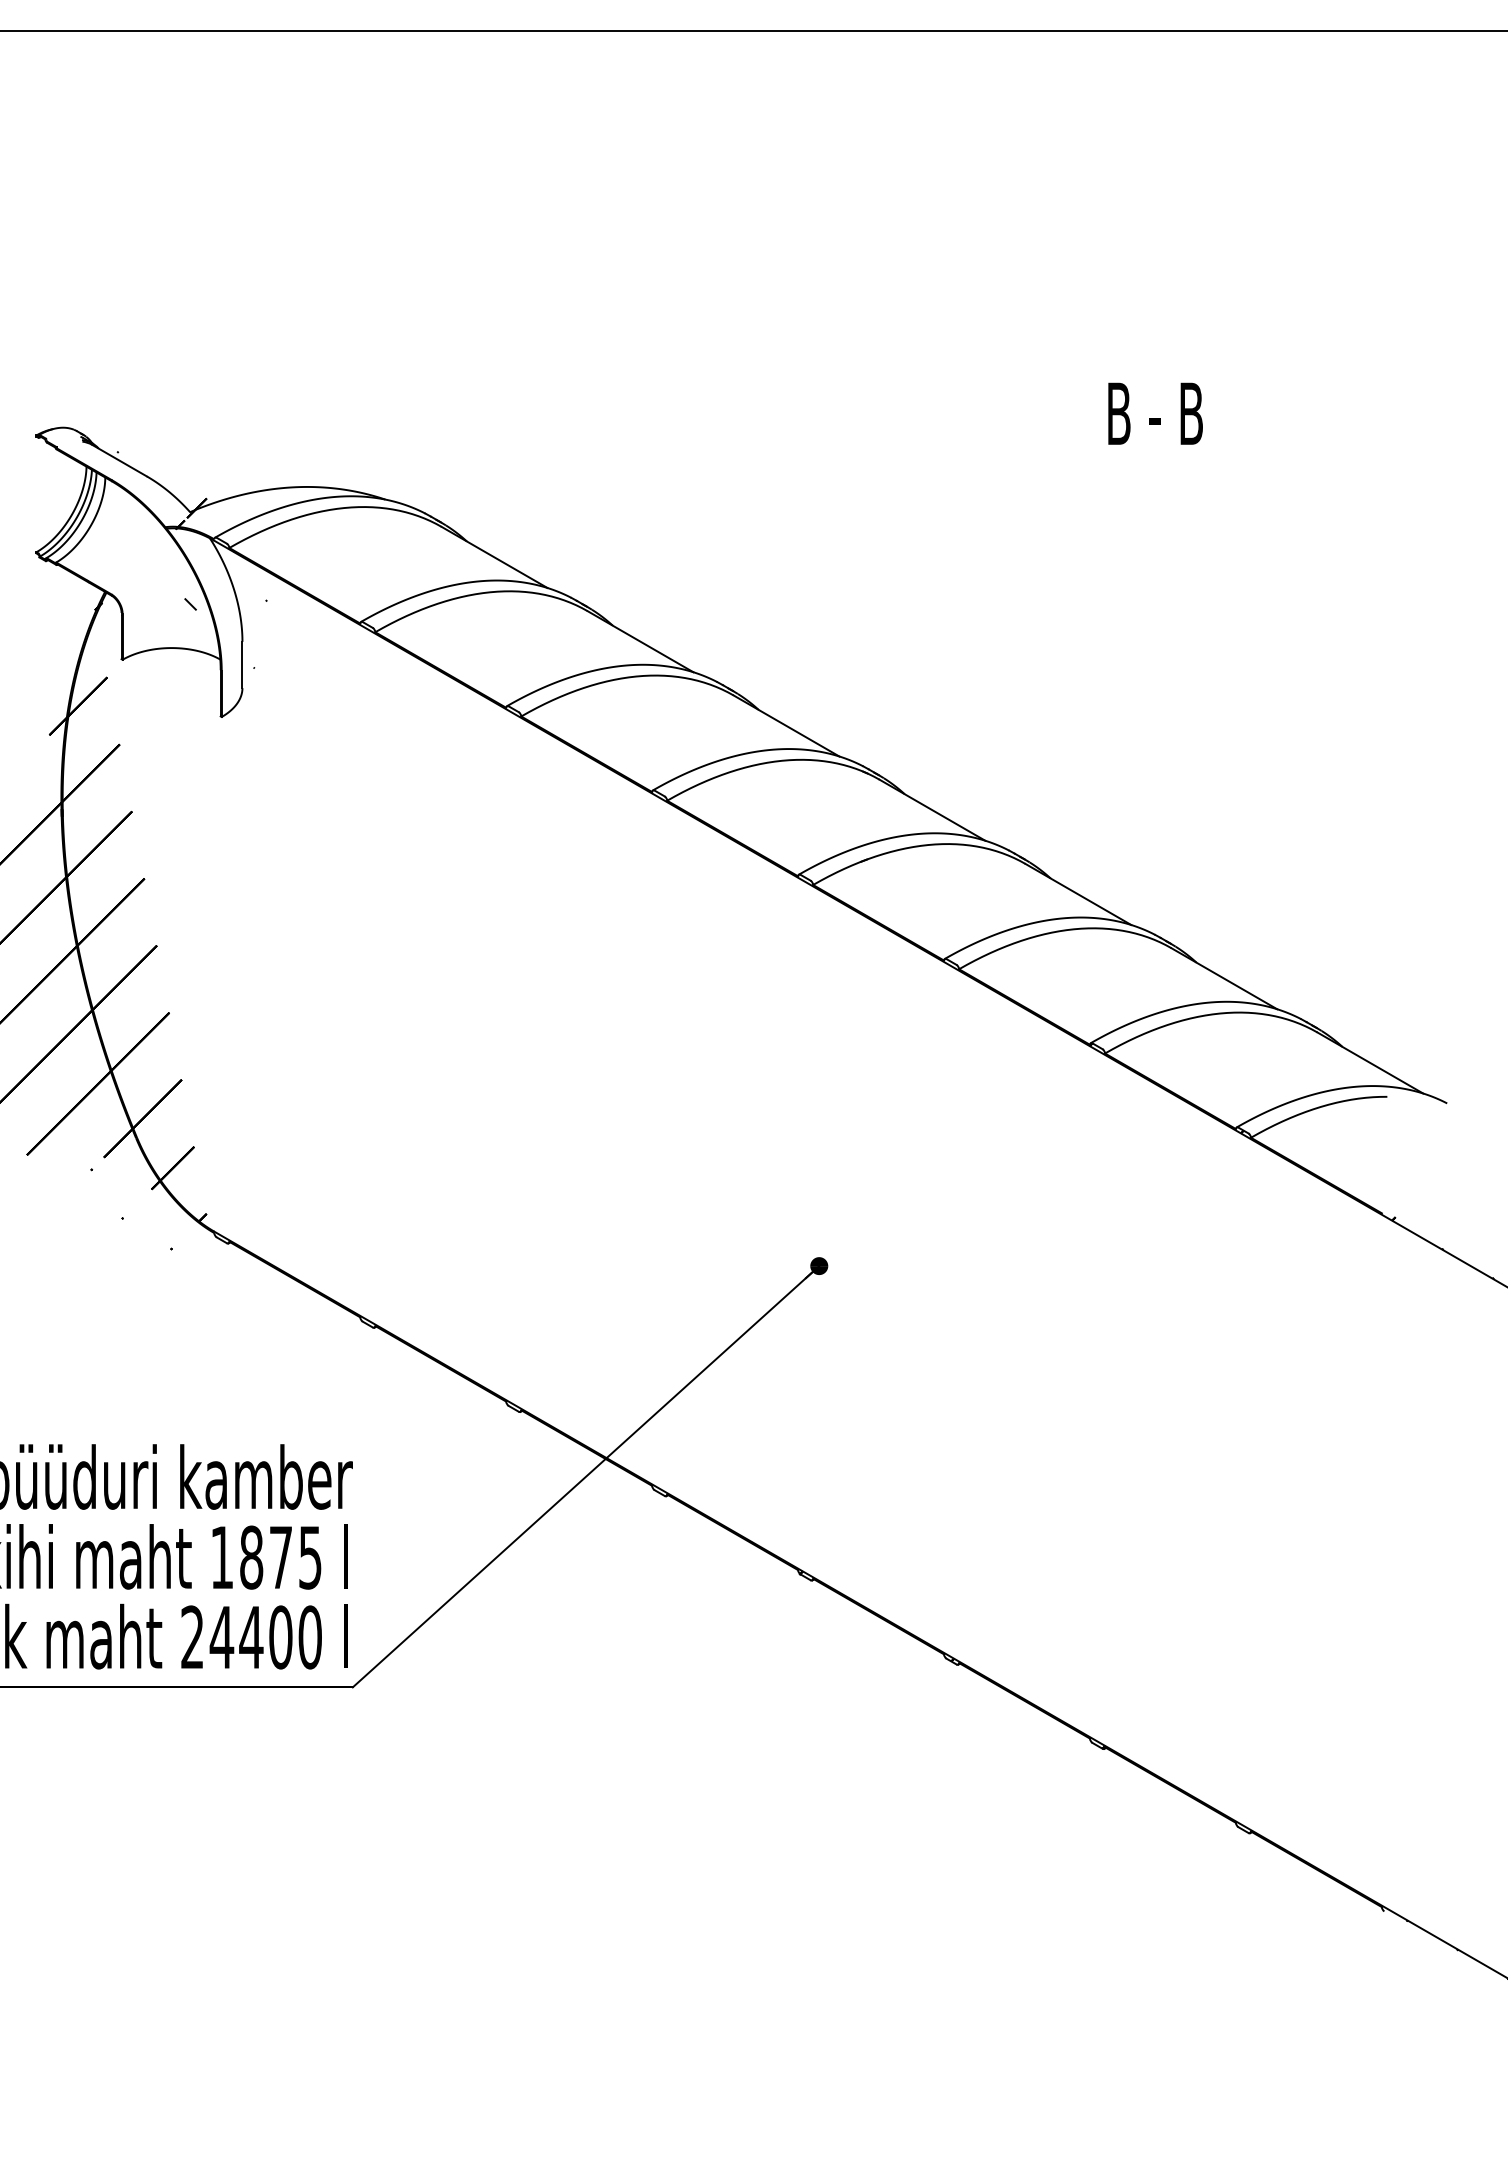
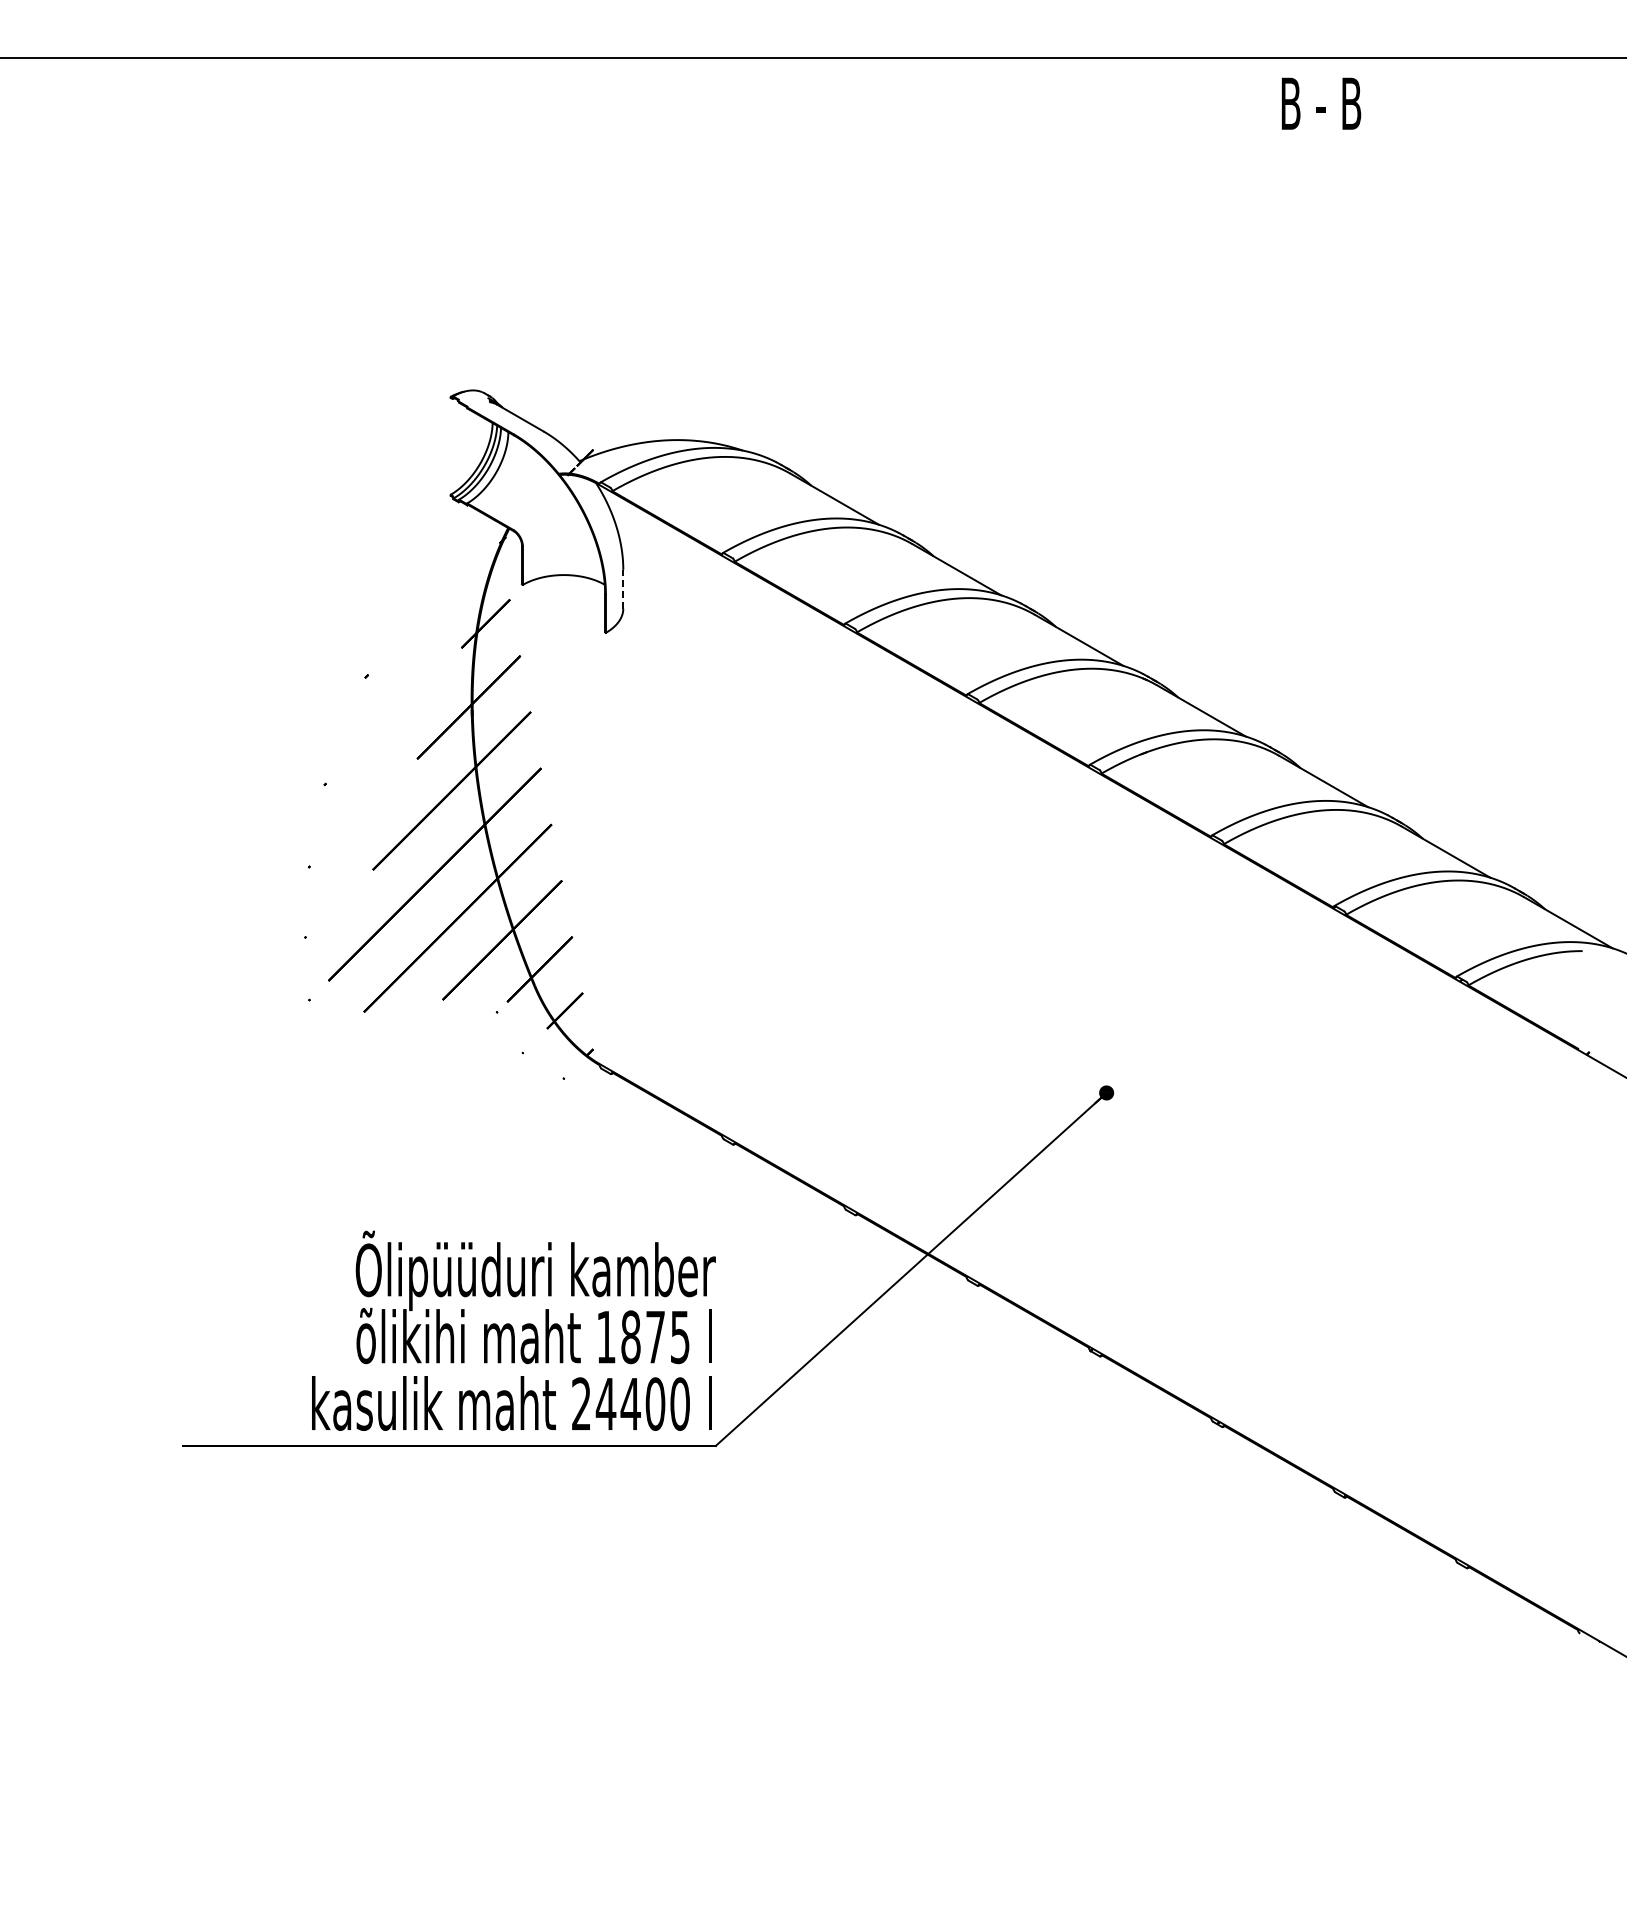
text: (1155, 413) -> (1321, 103), moved
hatch: (192, 582) -> (581, 520), removed
line: (242, 664) -> (623, 588), solid -> dashed

